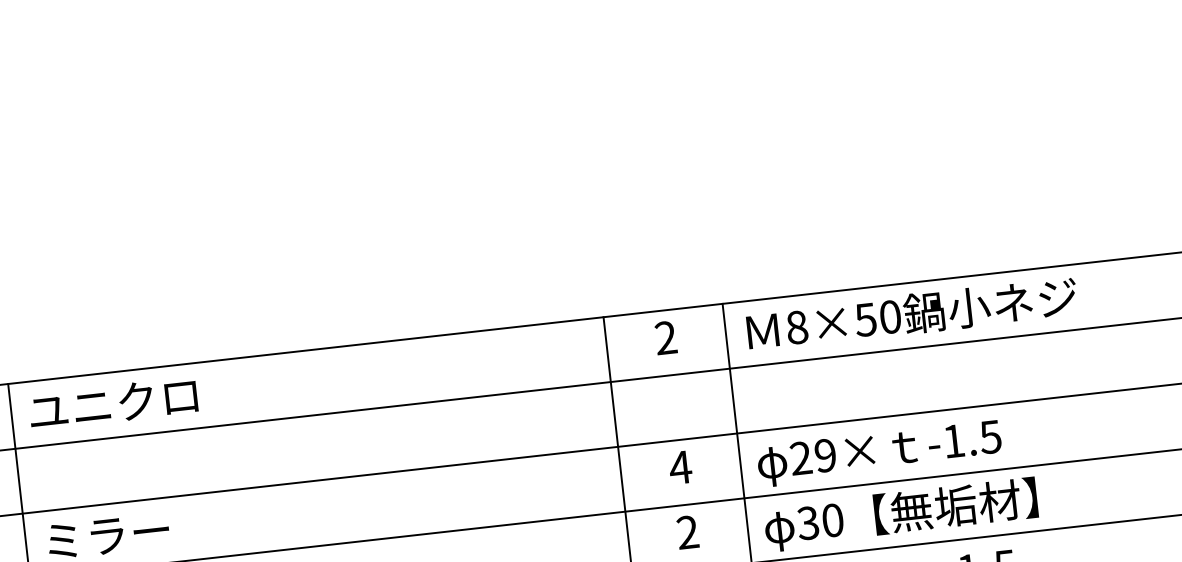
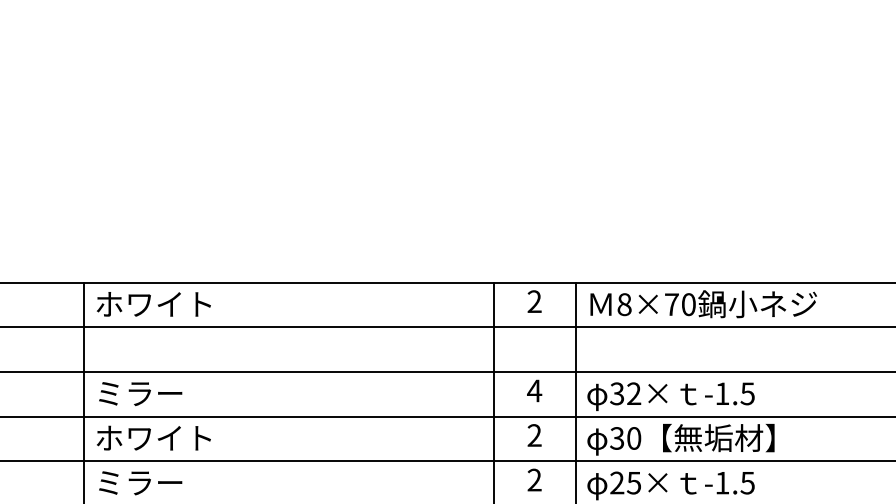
text: (865, 319) -> (671, 304), 8×50 -> 8×70
text: (112, 402) -> (153, 303), ユニクロ -> ホワイト
text: (812, 456) -> (625, 393), 29× -> 32×

